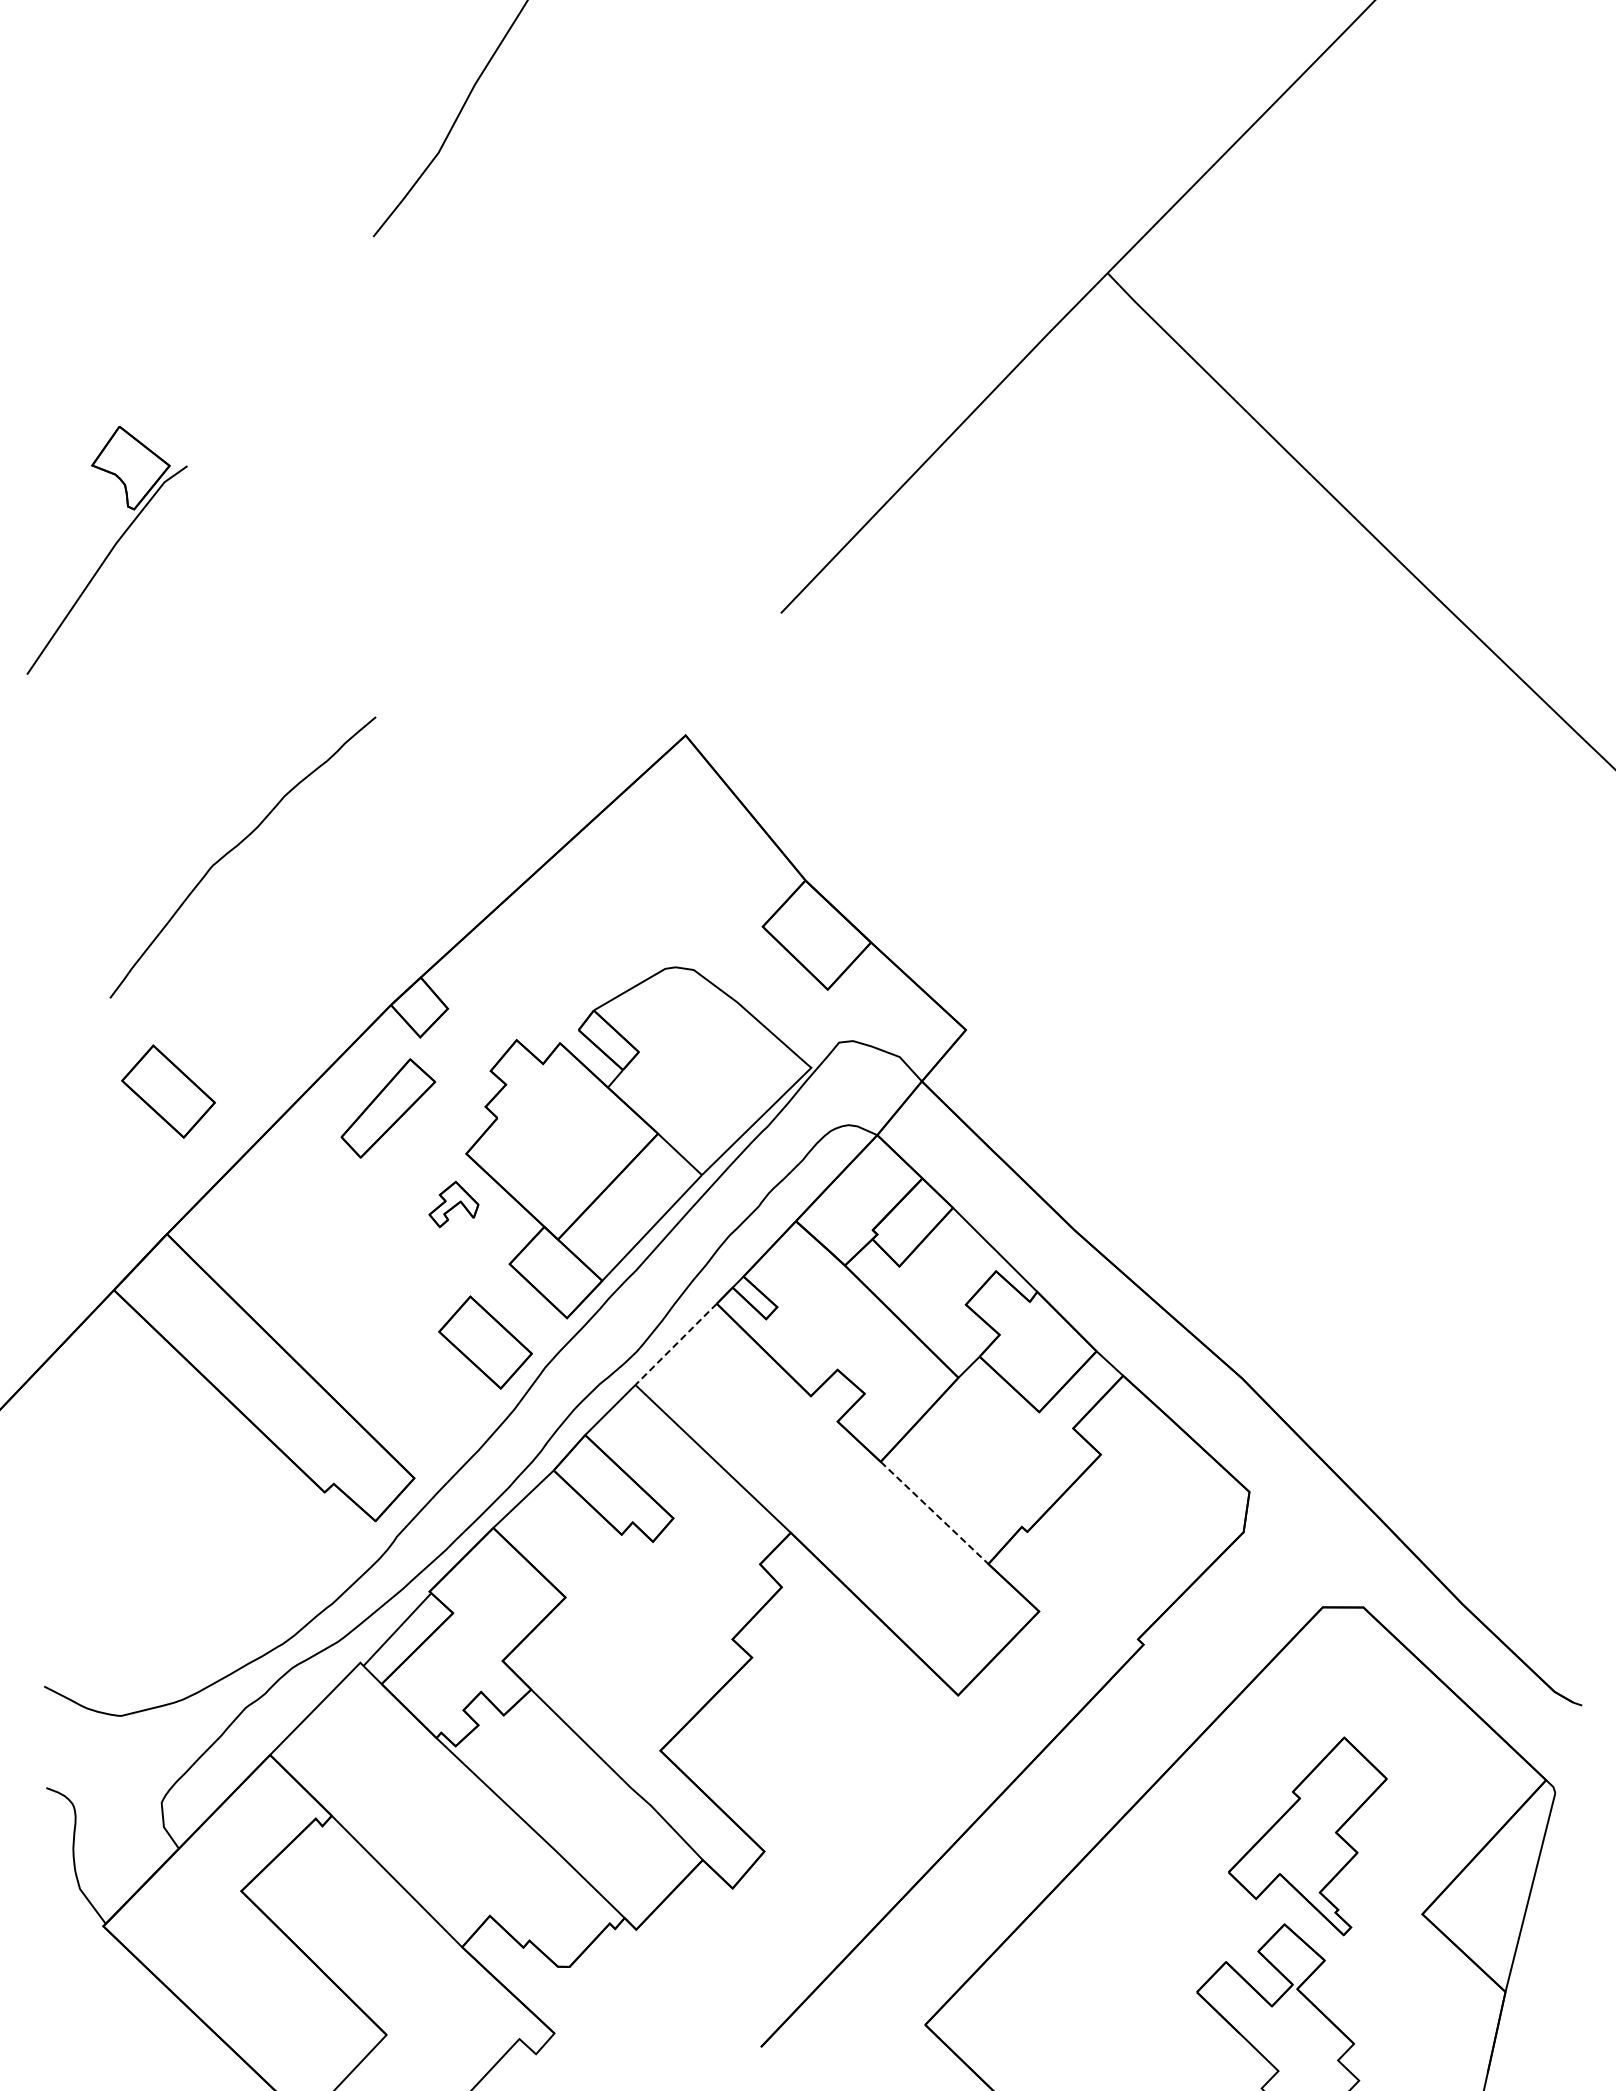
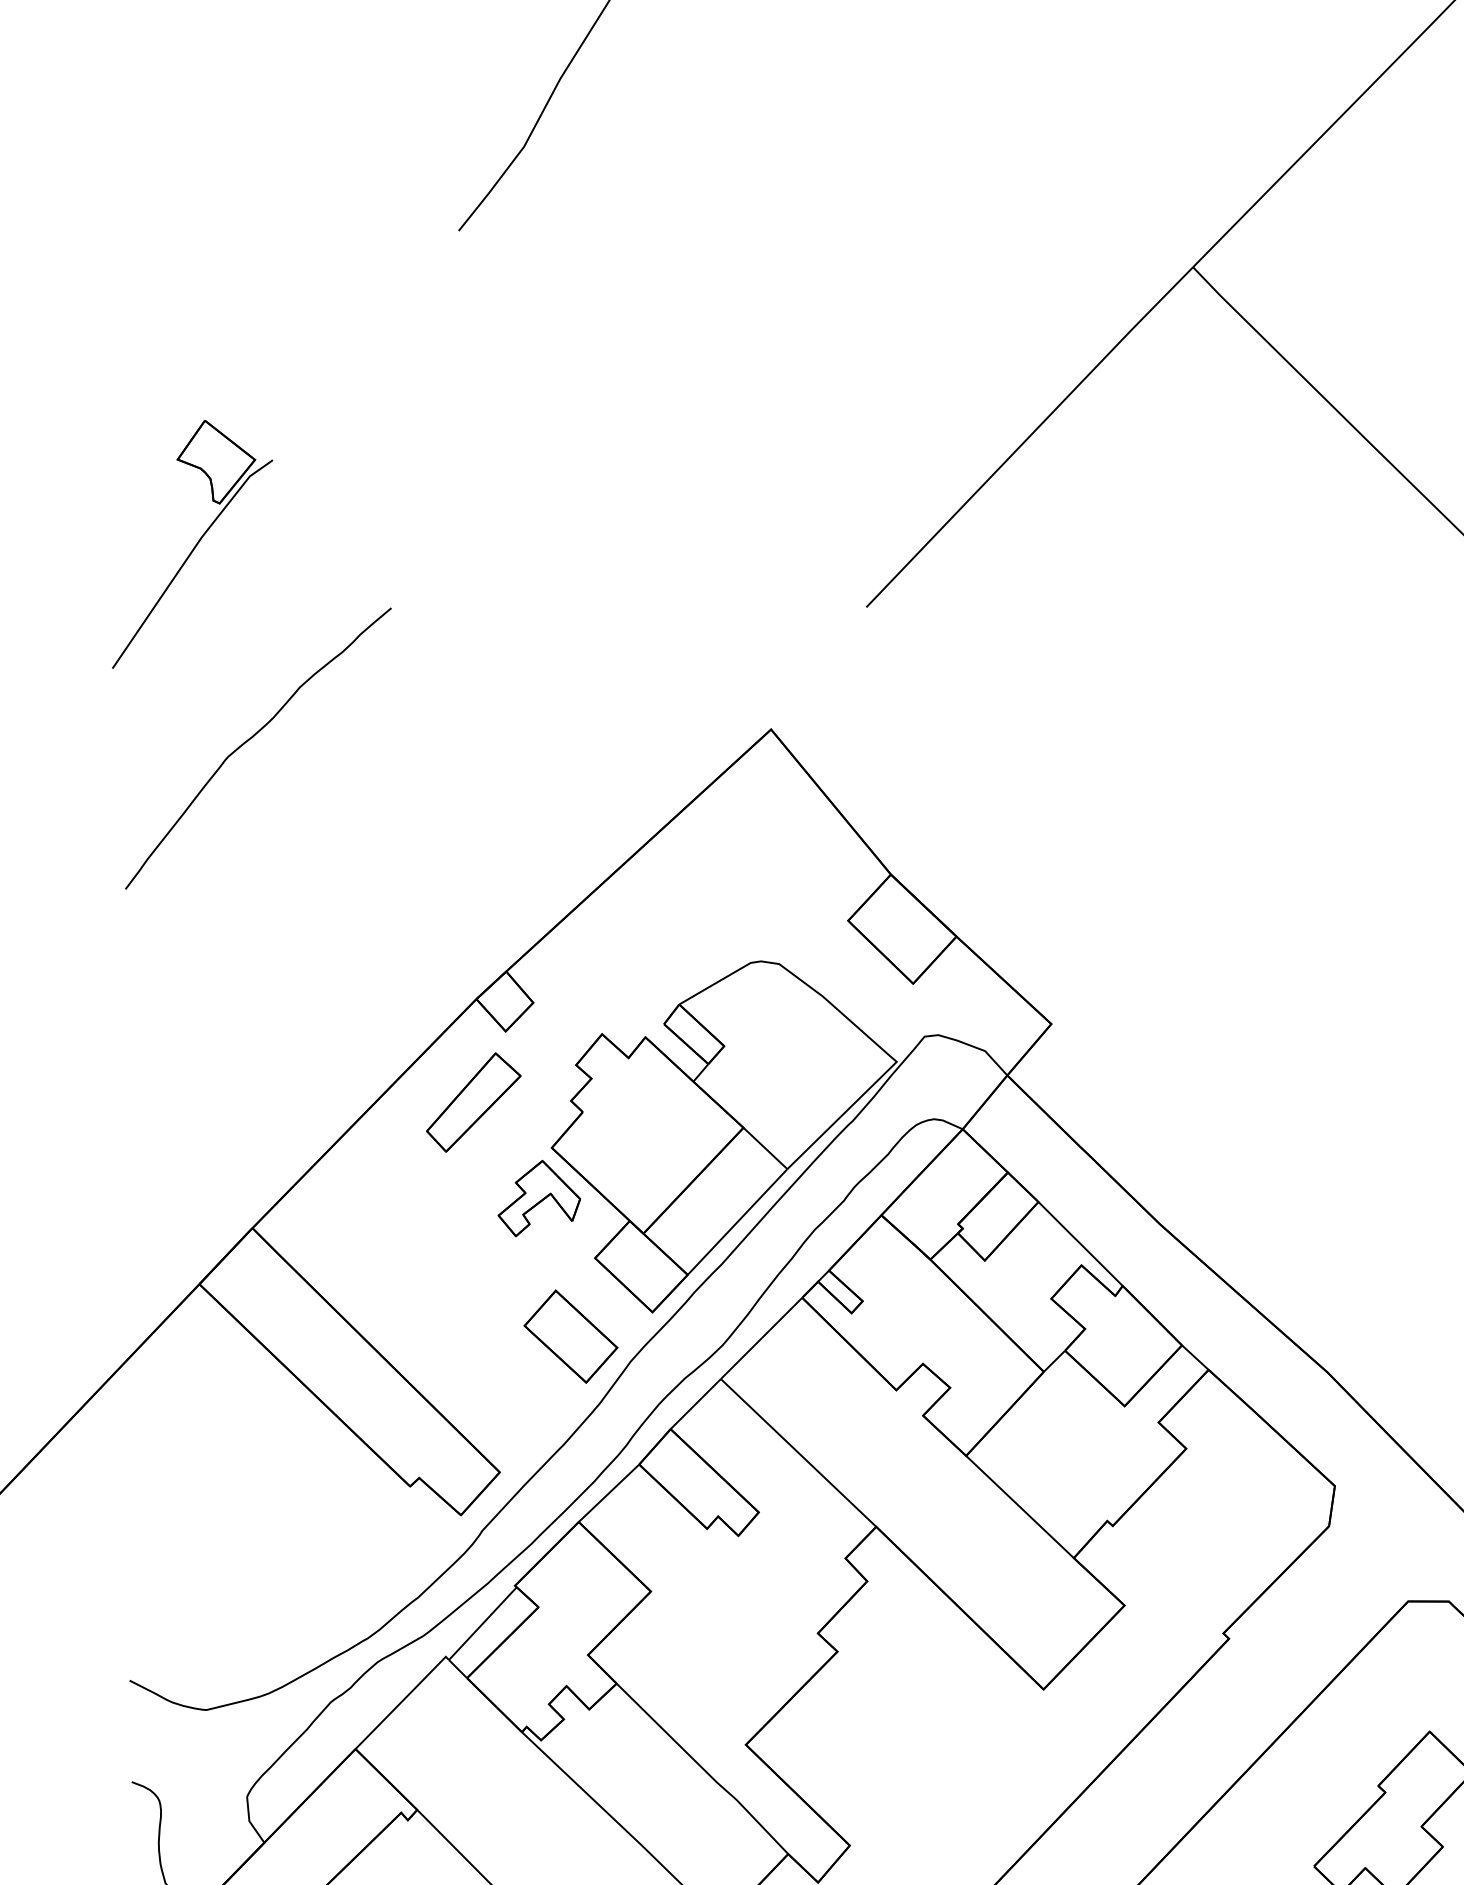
curve: (234, 849) -> (249, 740), moved
part: (168, 1091) -> (253, 1085), removed
part: (453, 1204) -> (538, 1198), size x1.67
line: (676, 1344) -> (761, 1338), dashed -> solid
line: (934, 1513) -> (1019, 1507), dashed -> solid

